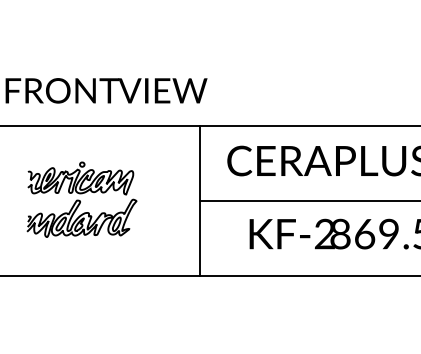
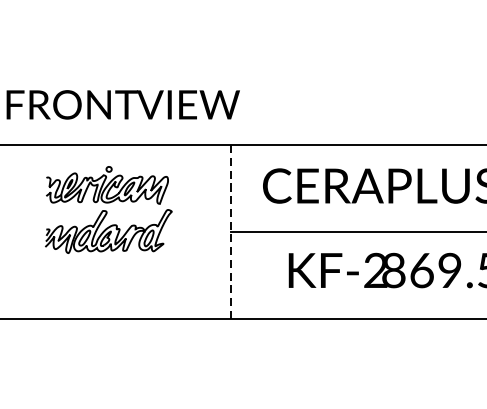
part: (81, 199) -> (108, 209), moved
line: (199, 201) -> (230, 232), solid -> dashed

